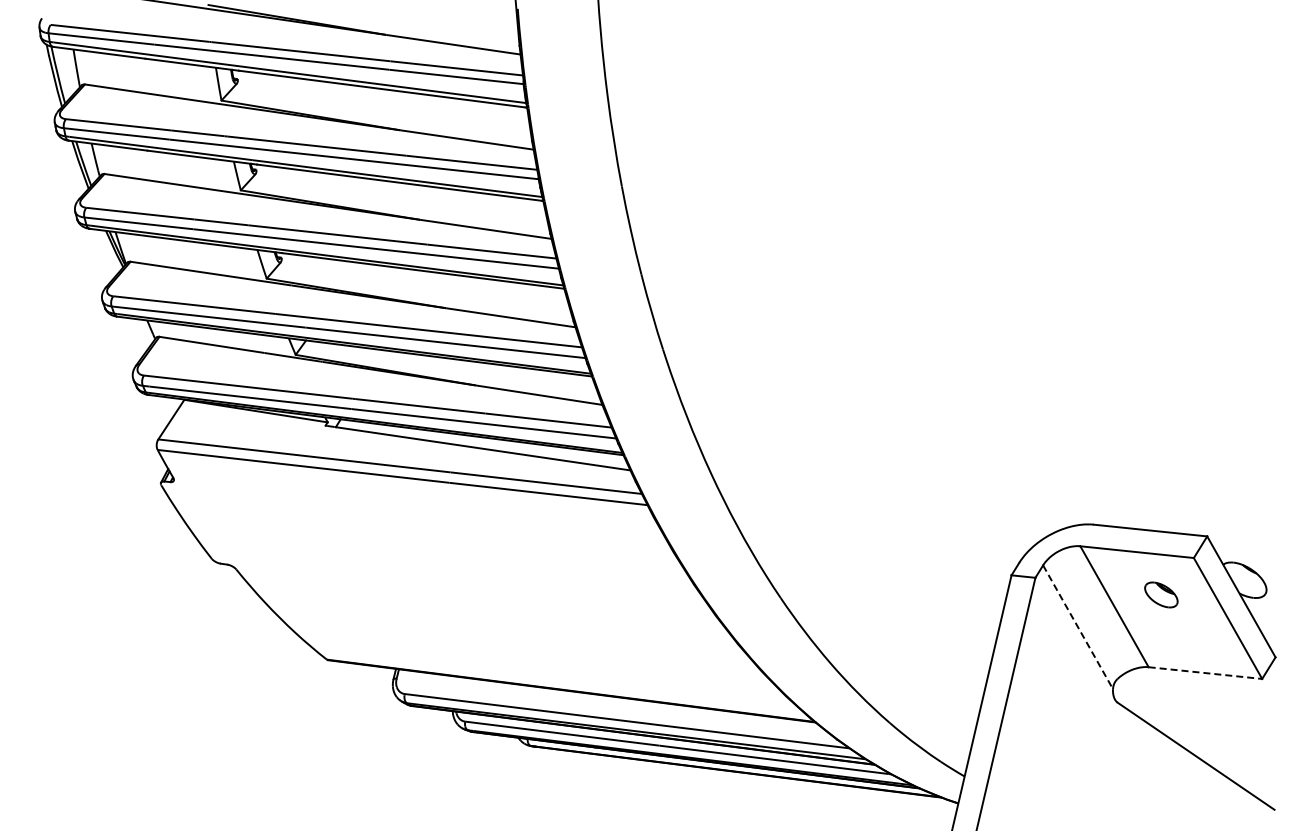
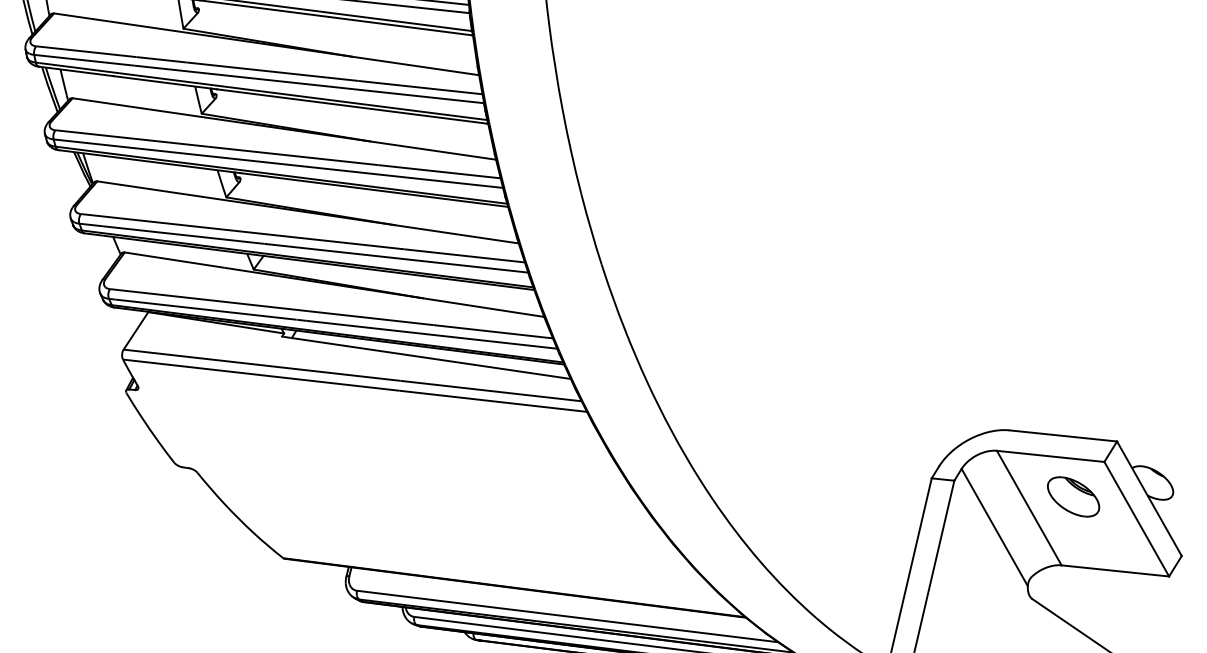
part: (1161, 594) -> (1073, 496), size x1.67
line: (1078, 627) -> (995, 527), dashed -> solid
line: (1205, 673) -> (1115, 571), dashed -> solid

